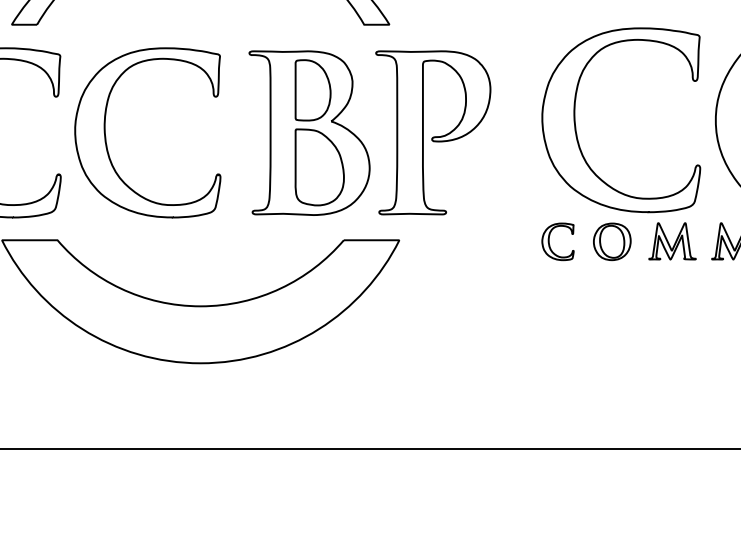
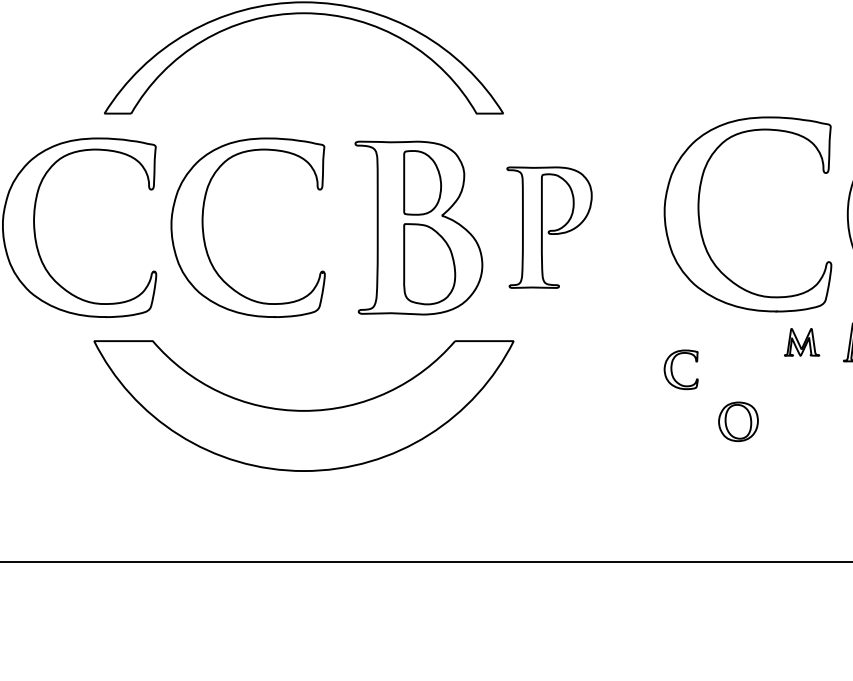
part: (433, 132) -> (549, 227), size x0.7
part: (549, 241) -> (672, 369), moved
part: (612, 241) -> (738, 421), moved
part: (671, 241) -> (801, 342), size x0.7

